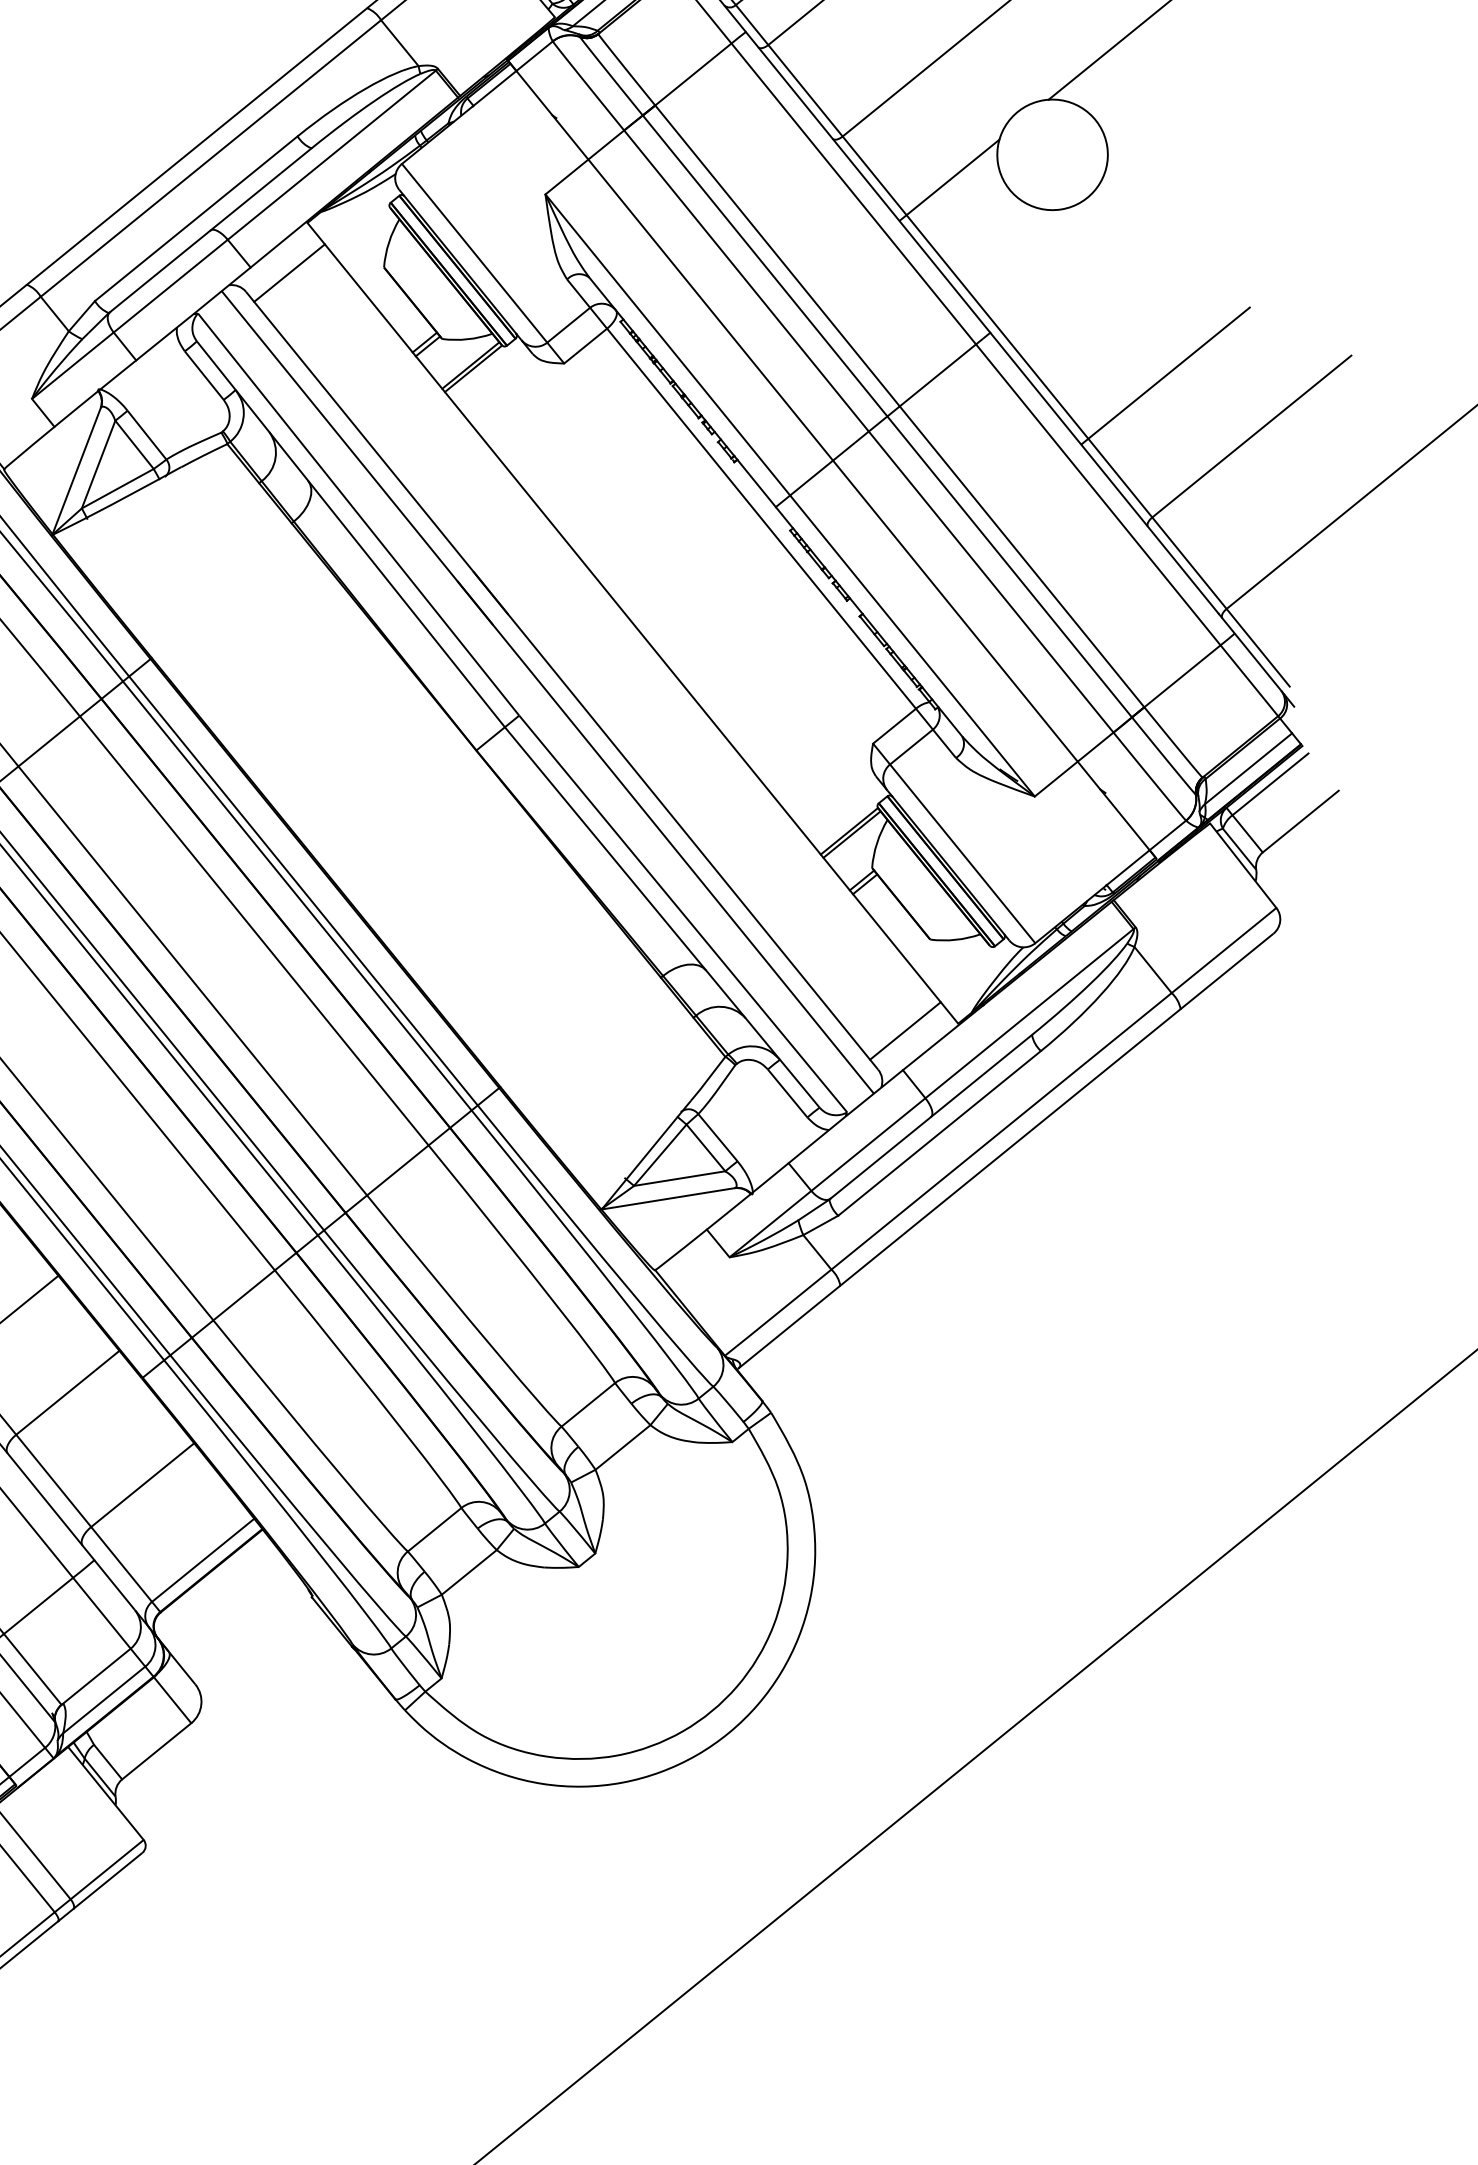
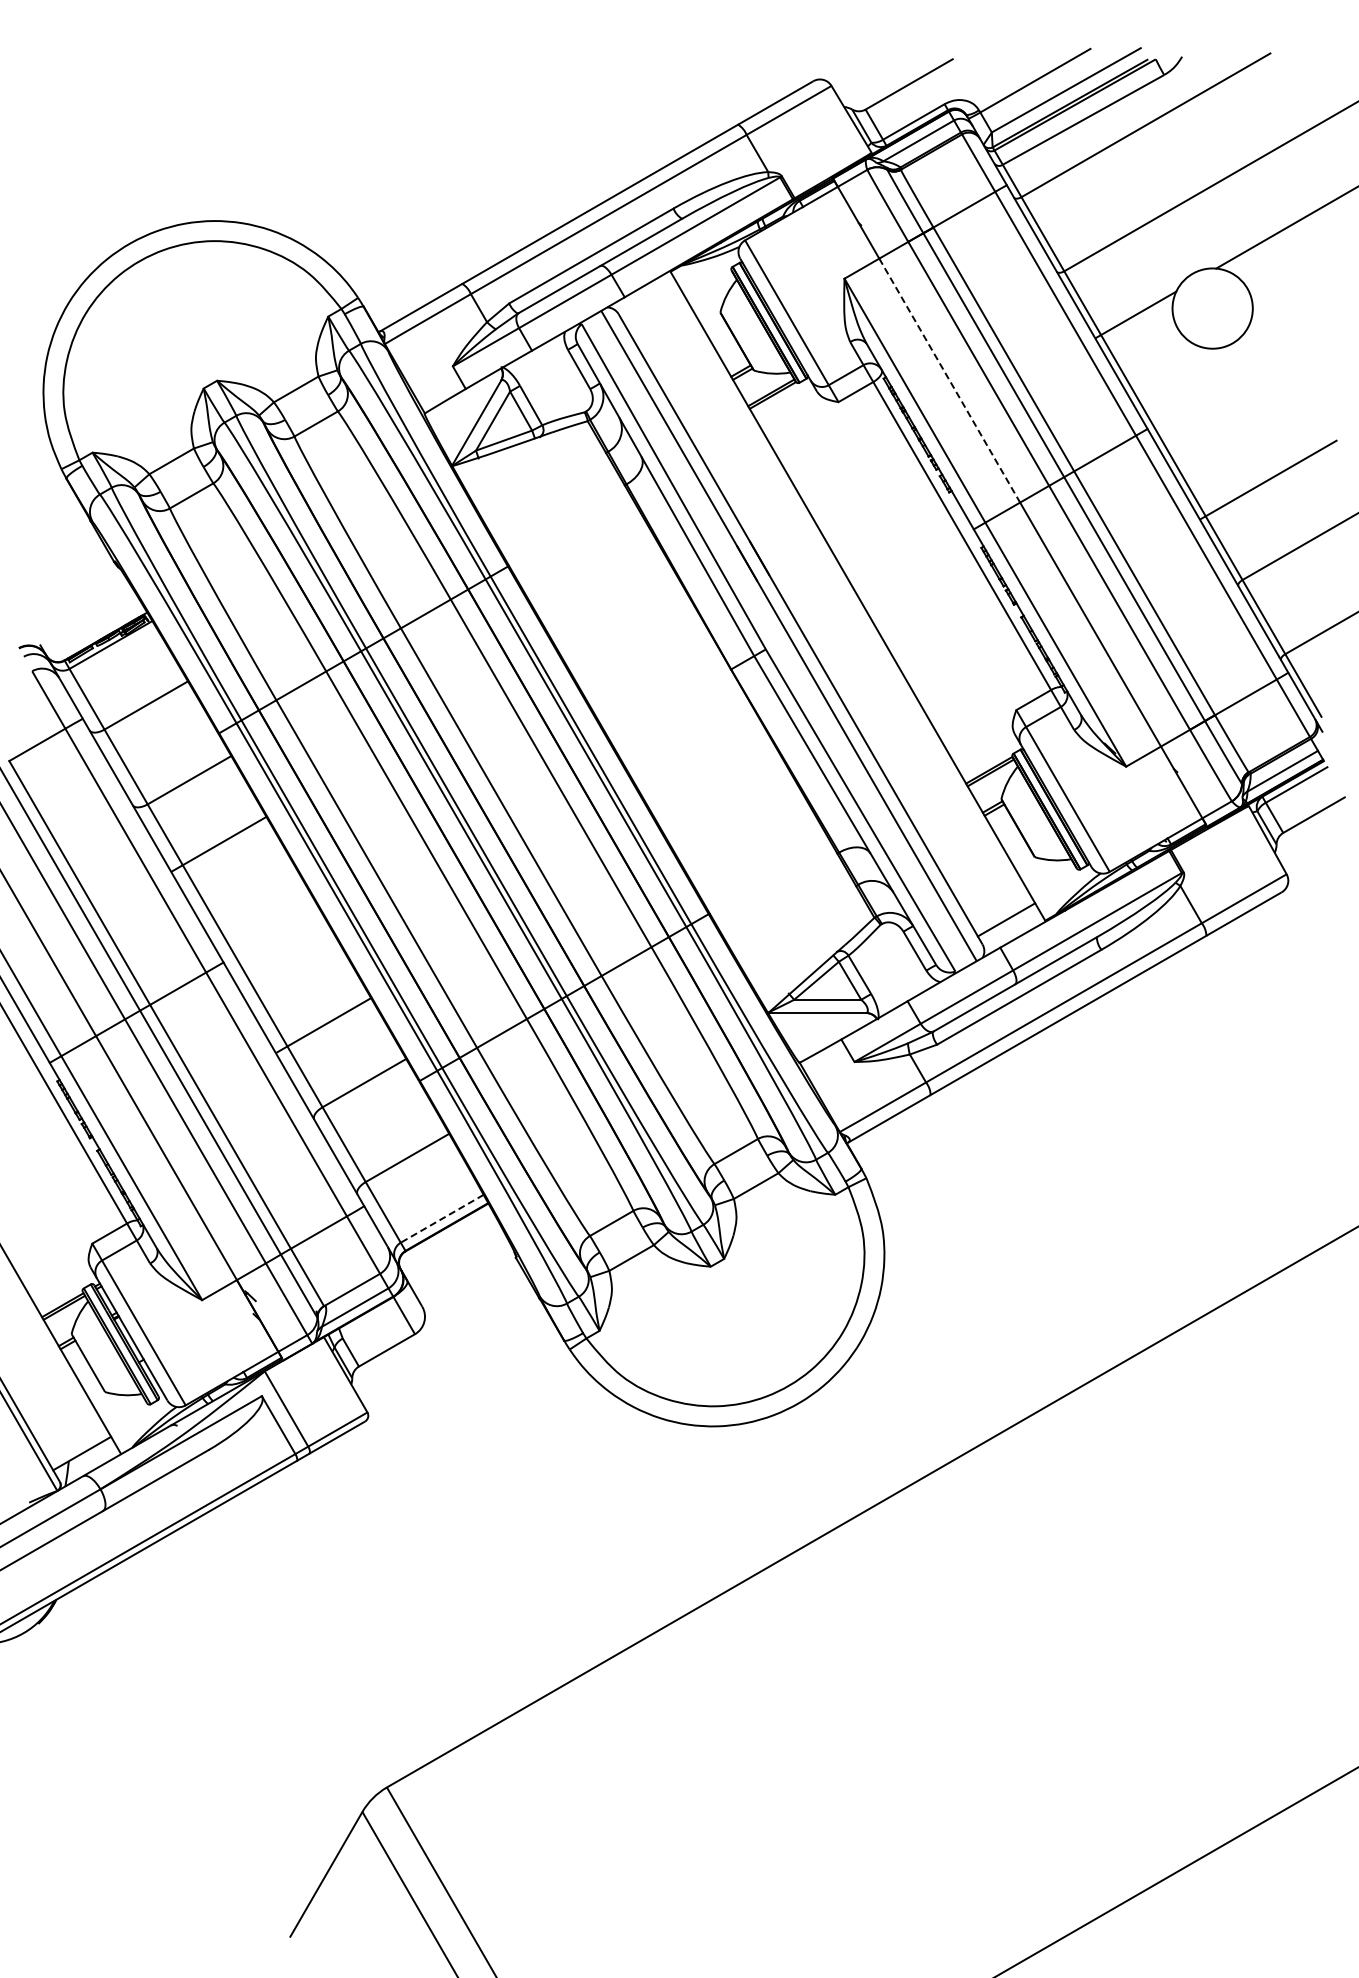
line: (288, 272) -> (651, 305), removed
line: (710, 309) -> (949, 380), solid -> dashed
line: (203, 1559) -> (442, 1218), solid -> dashed

